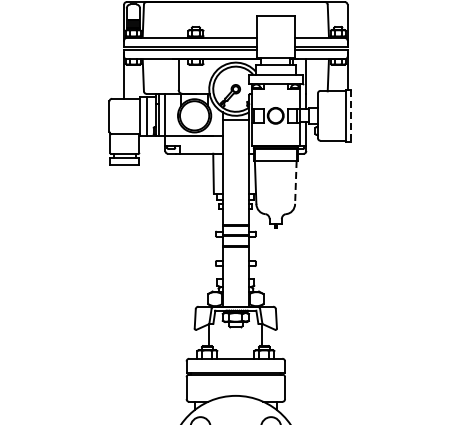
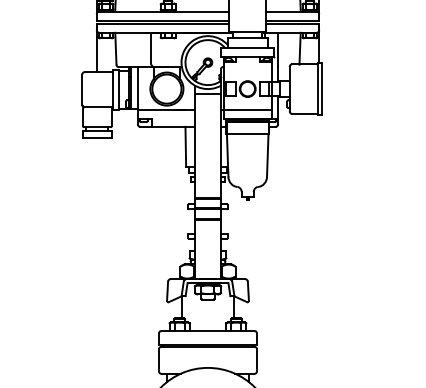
line: (350, 116) -> (322, 89), dashed -> solid
line: (273, 136) -> (245, 109), added
line: (295, 182) -> (267, 155), dashed -> solid

